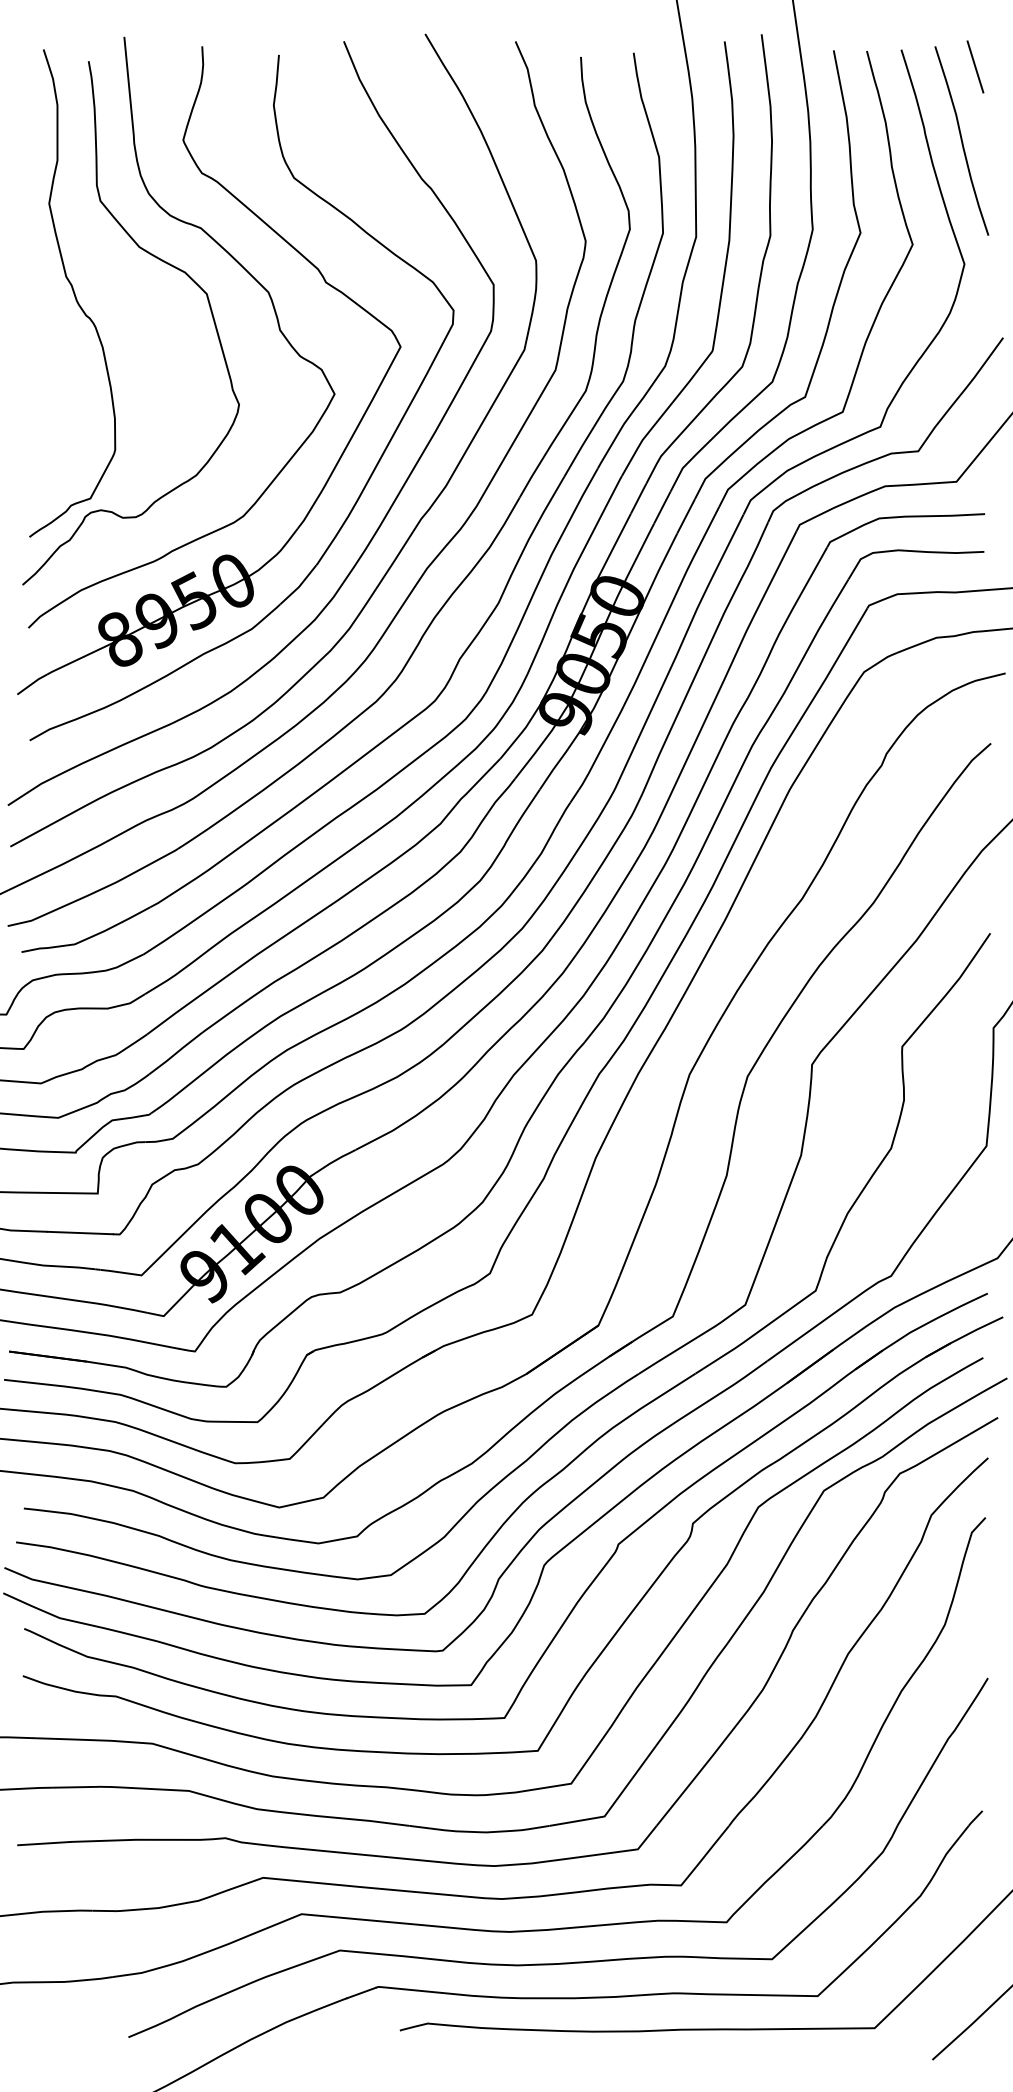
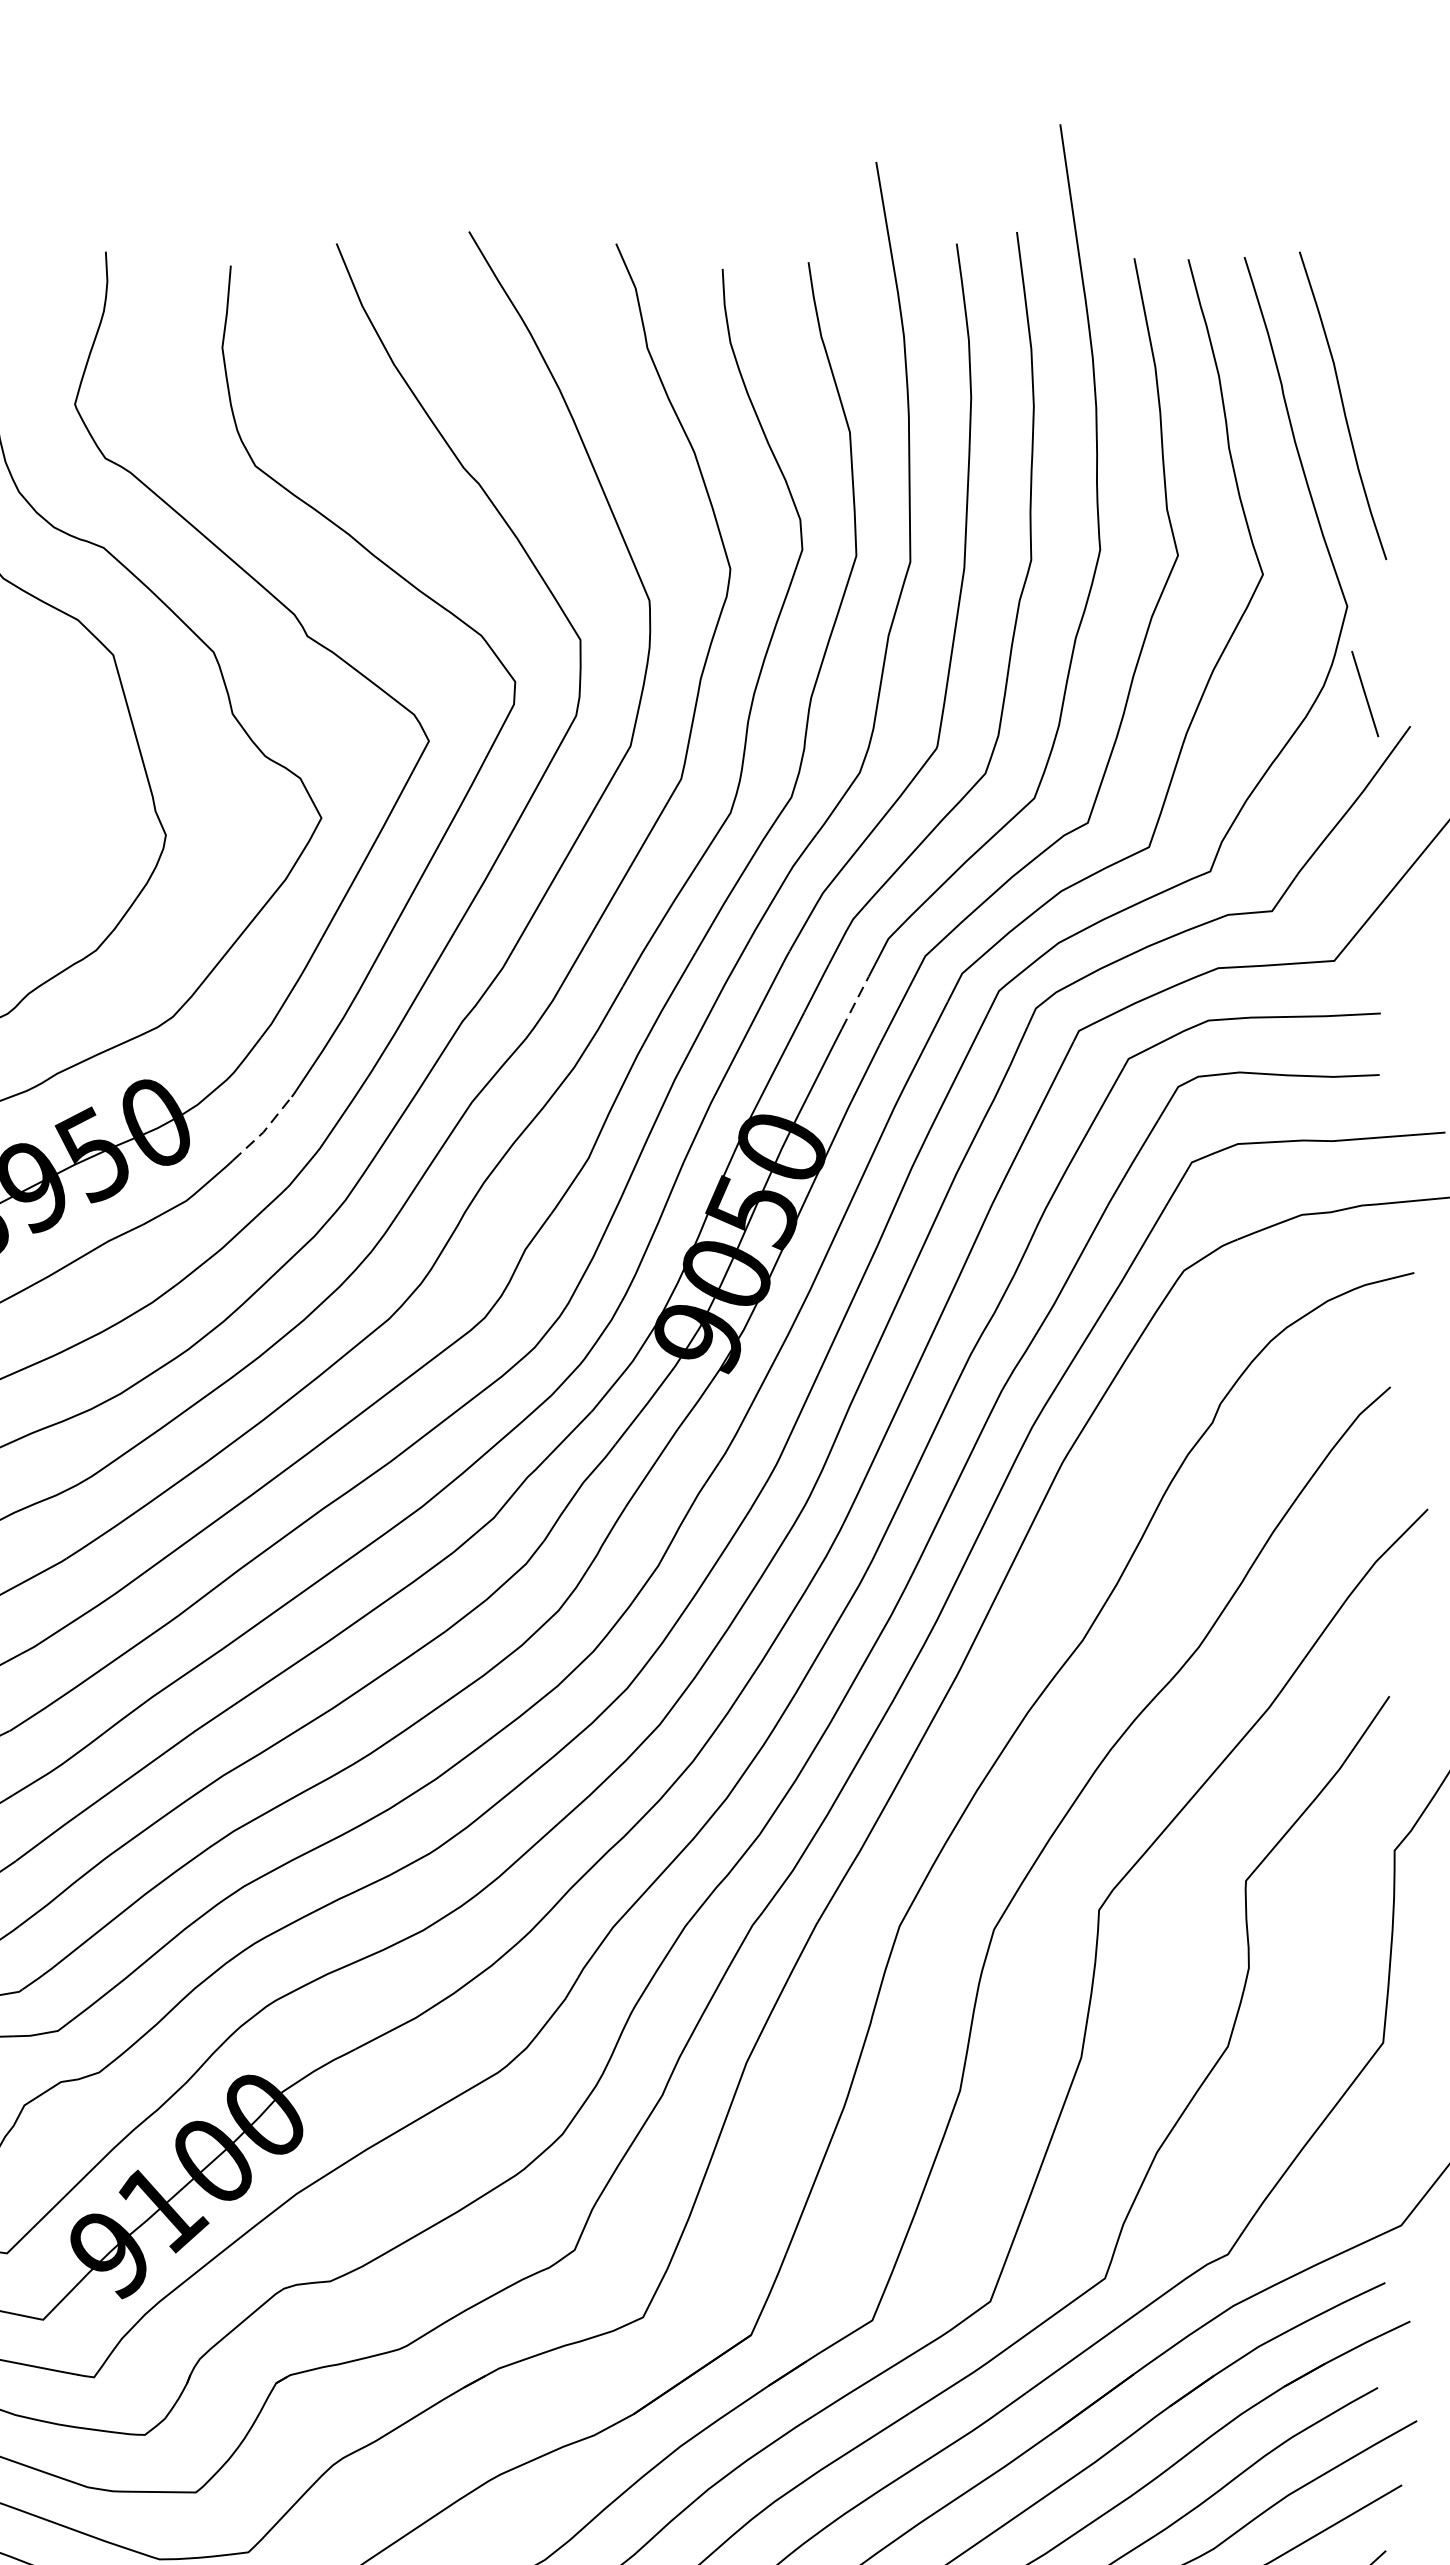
line: (975, 66) -> (1365, 693), moved
line: (663, 506) -> (857, 1001), solid -> dashed
line: (299, 586) -> (264, 1131), solid -> dashed

